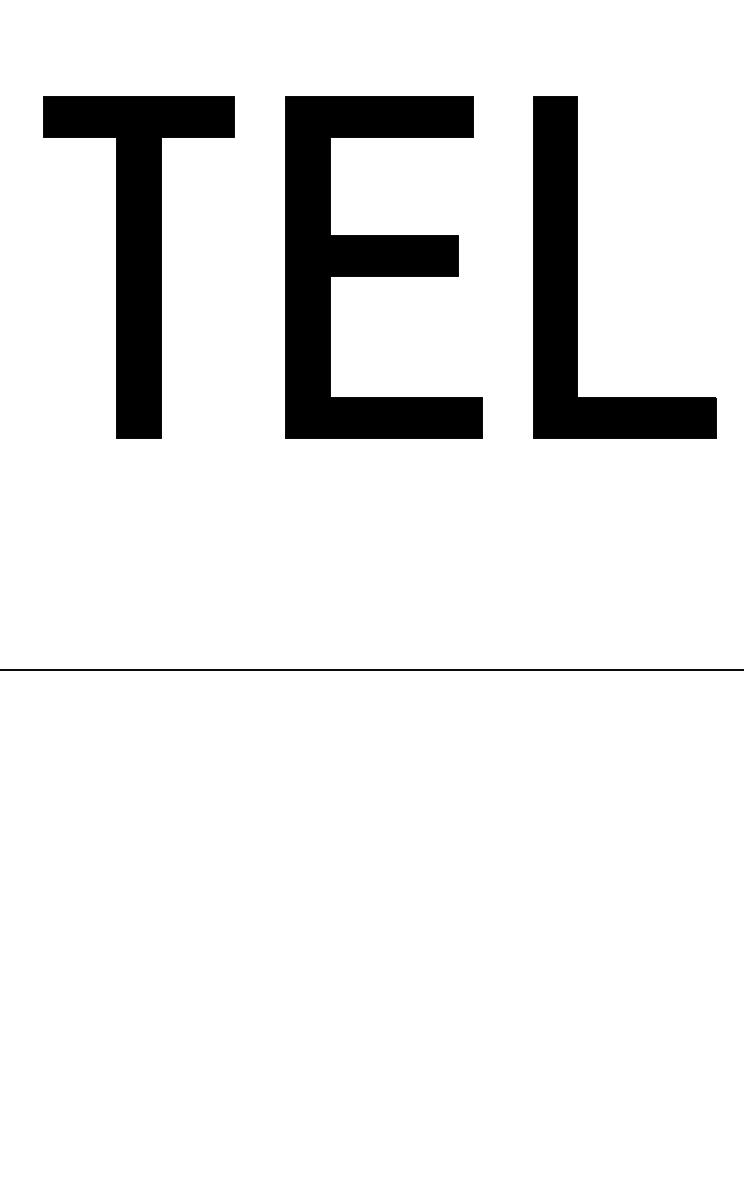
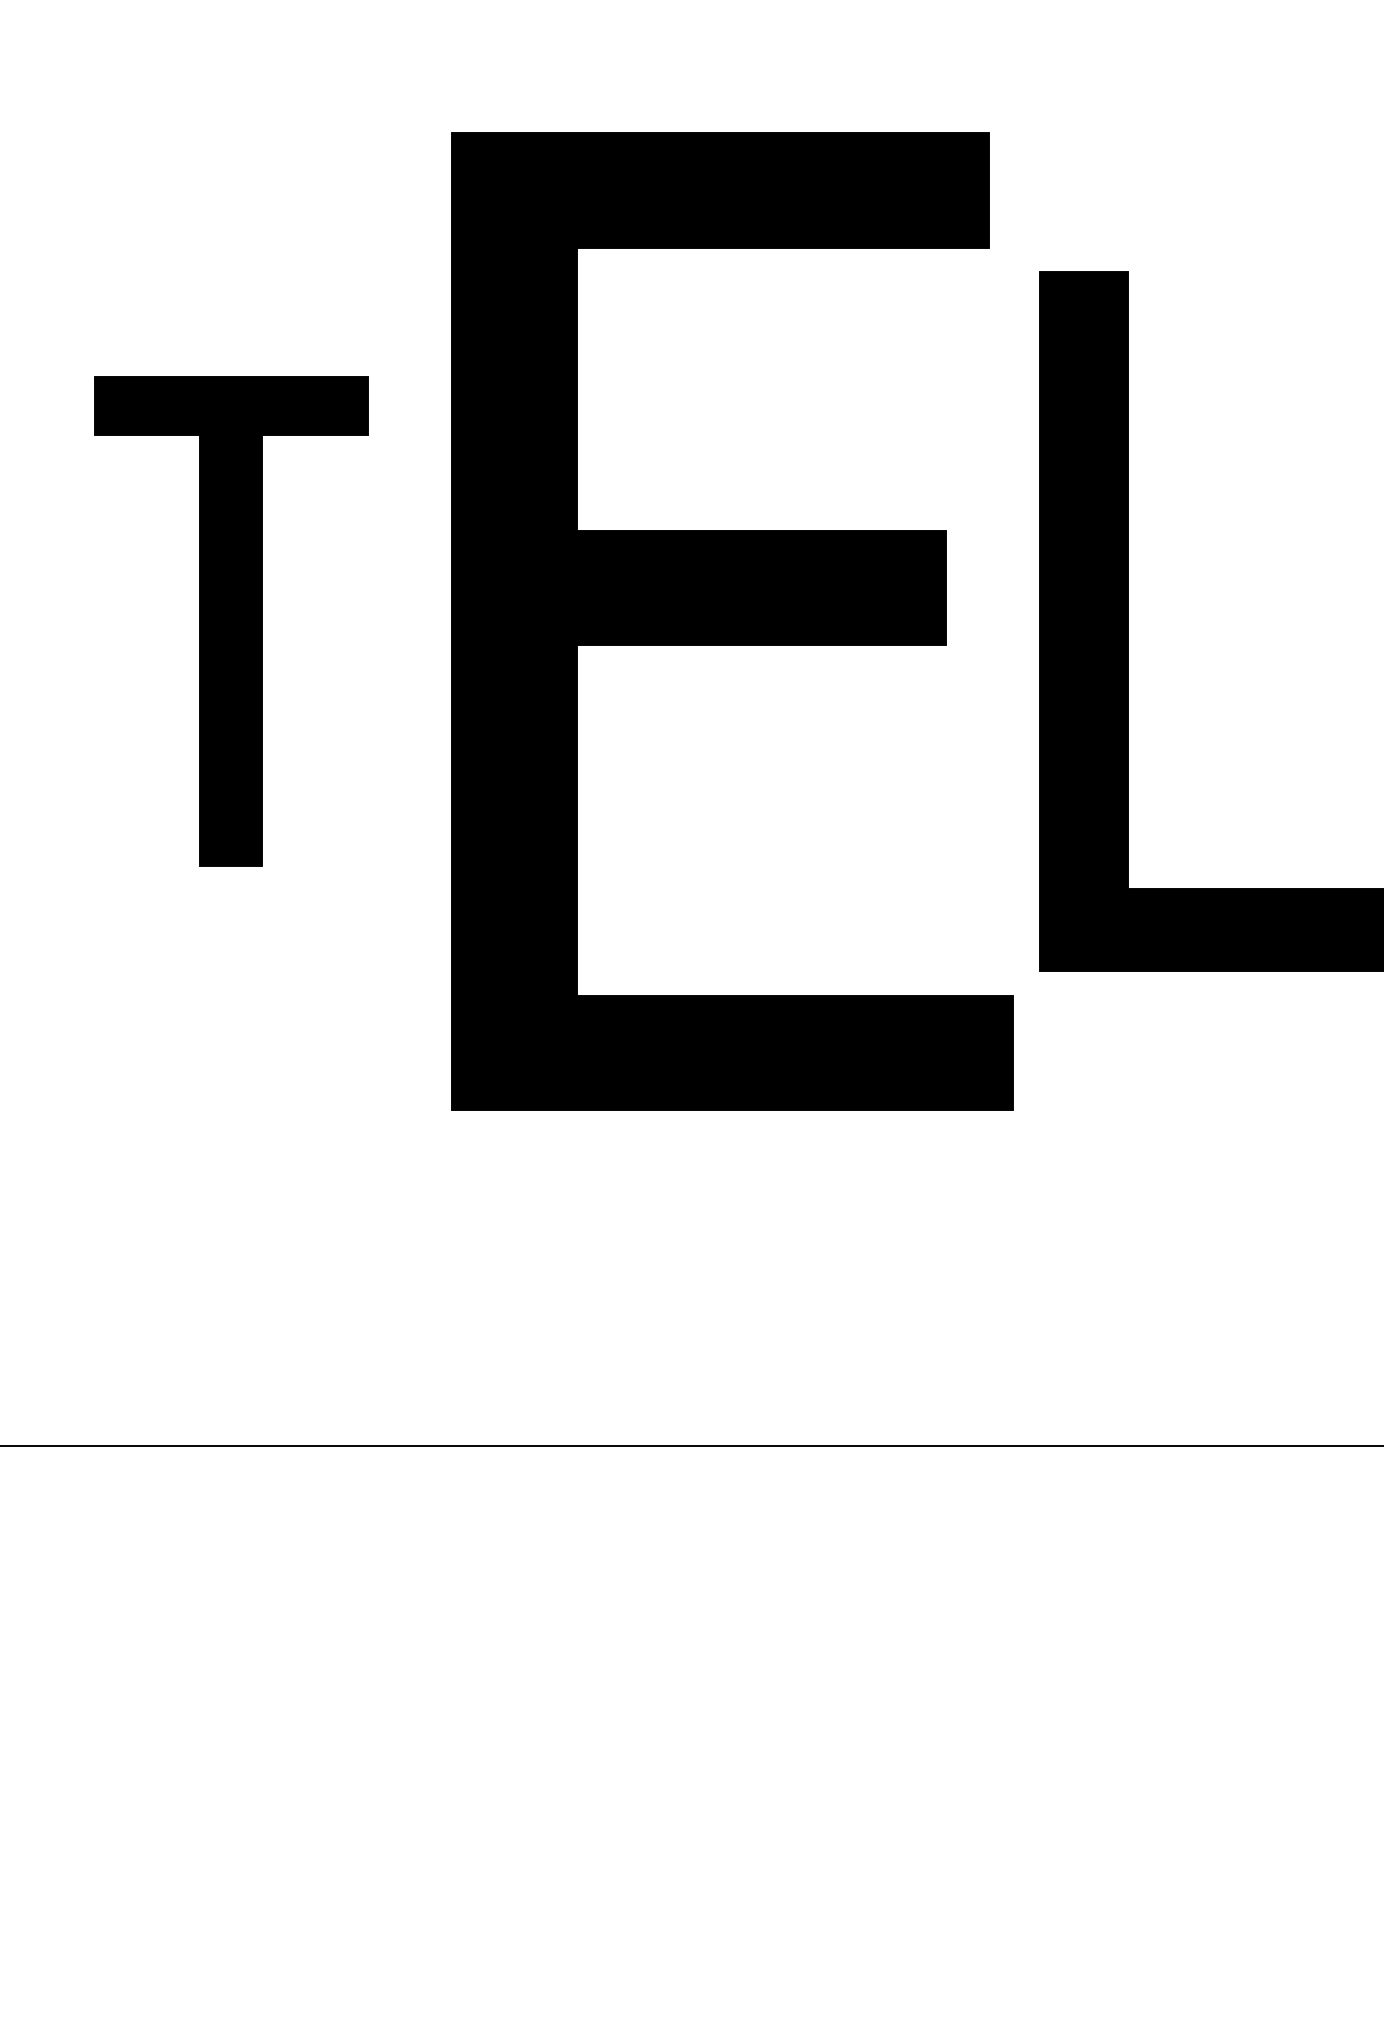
part: (138, 267) -> (230, 622), size x0.7
part: (383, 267) -> (731, 622), size x1.4

